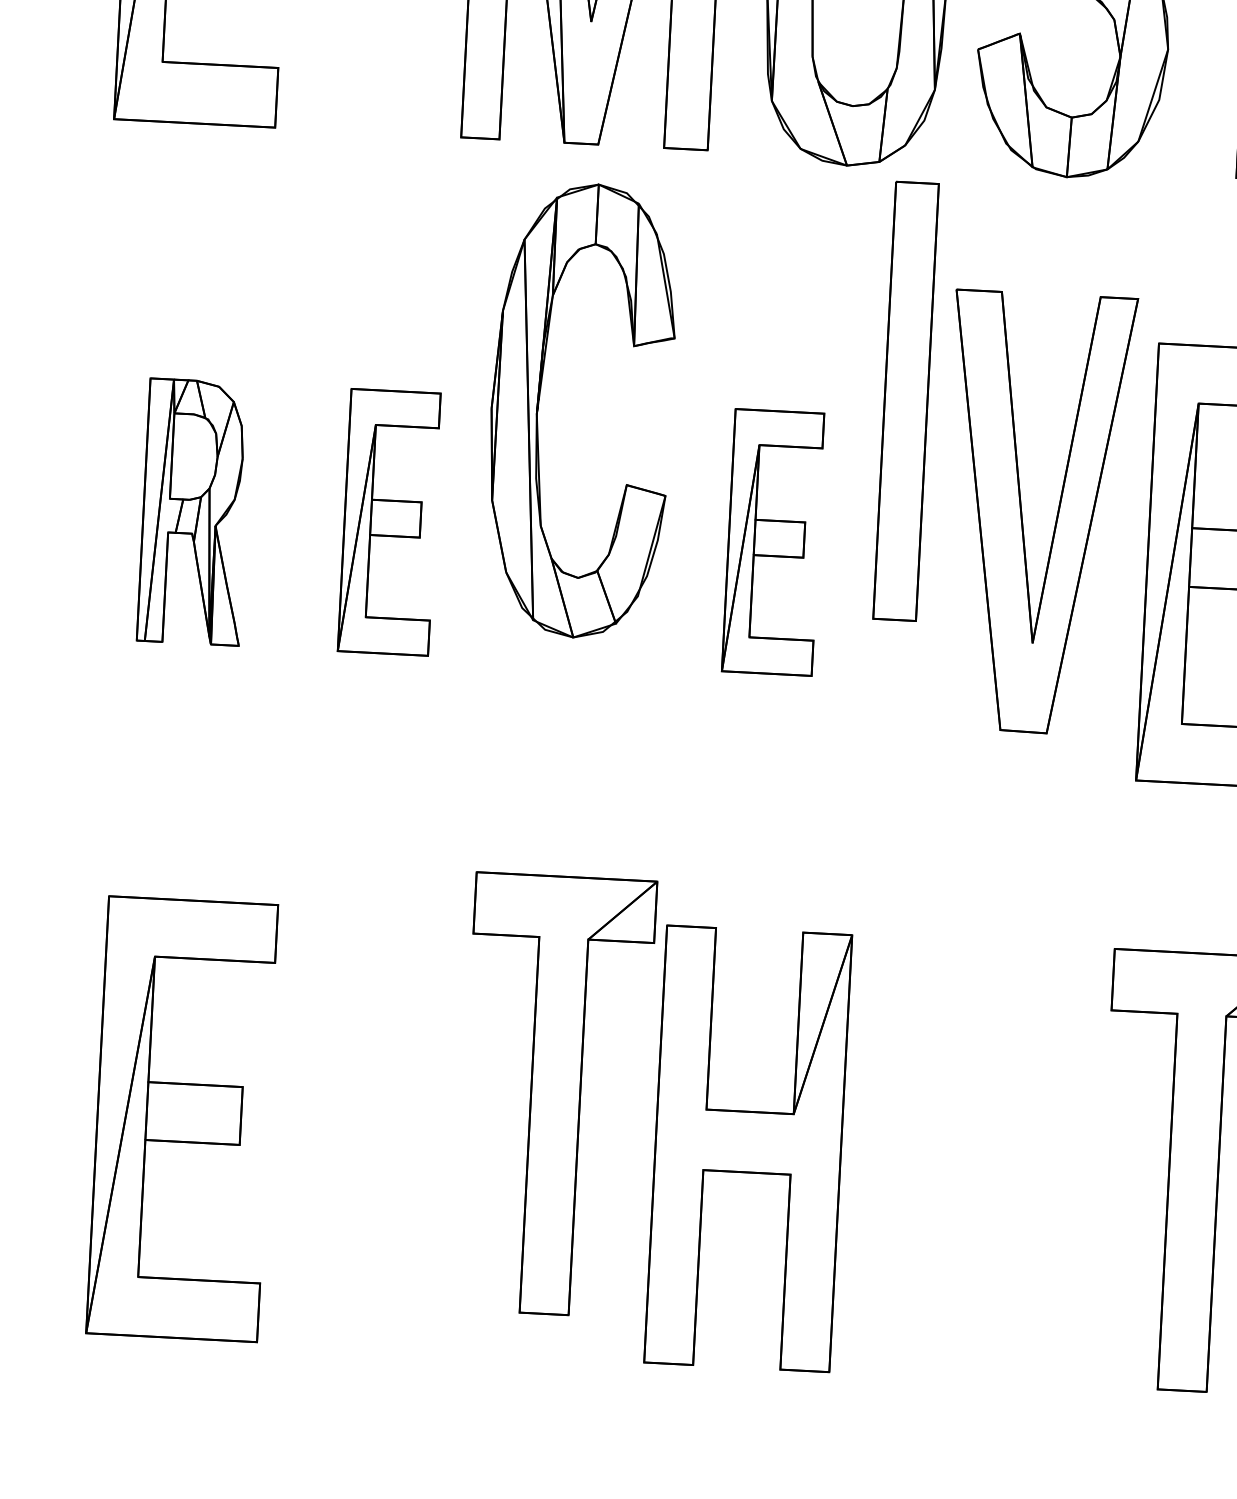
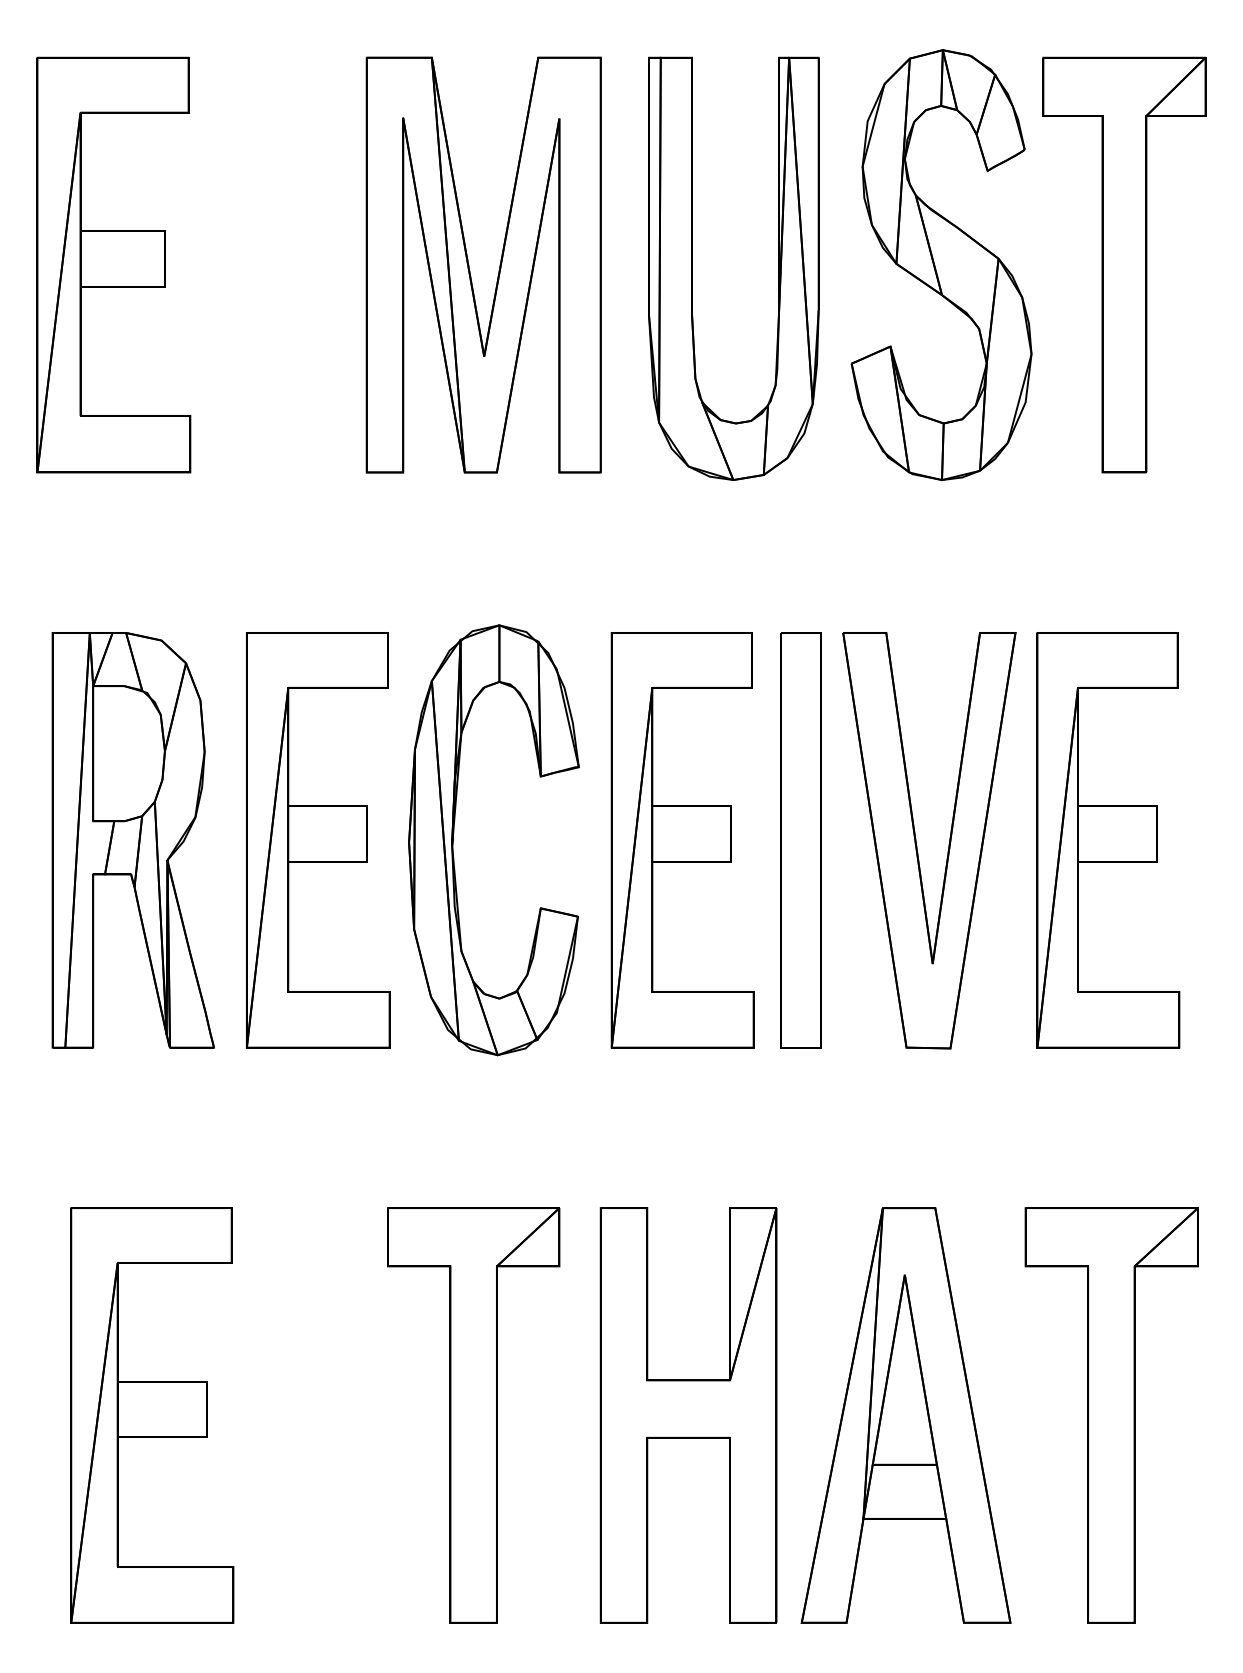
part: (539, 401) -> (454, 833), moved
part: (905, 401) -> (800, 840), moved
part: (193, 512) -> (132, 840), size x1.67
part: (1022, 512) -> (916, 840), moved
part: (389, 522) -> (318, 840), size x1.67
part: (773, 542) -> (682, 840), size x1.67
part: (555, 1095) -> (473, 1415), moved
part: (976, 1160) -> (905, 1415), added

